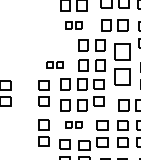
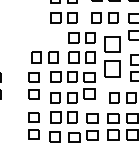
part: (73, 25) -> (63, 17), size x1.67
part: (54, 64) -> (44, 56), size x1.67
part: (73, 124) -> (63, 116), size x1.67

